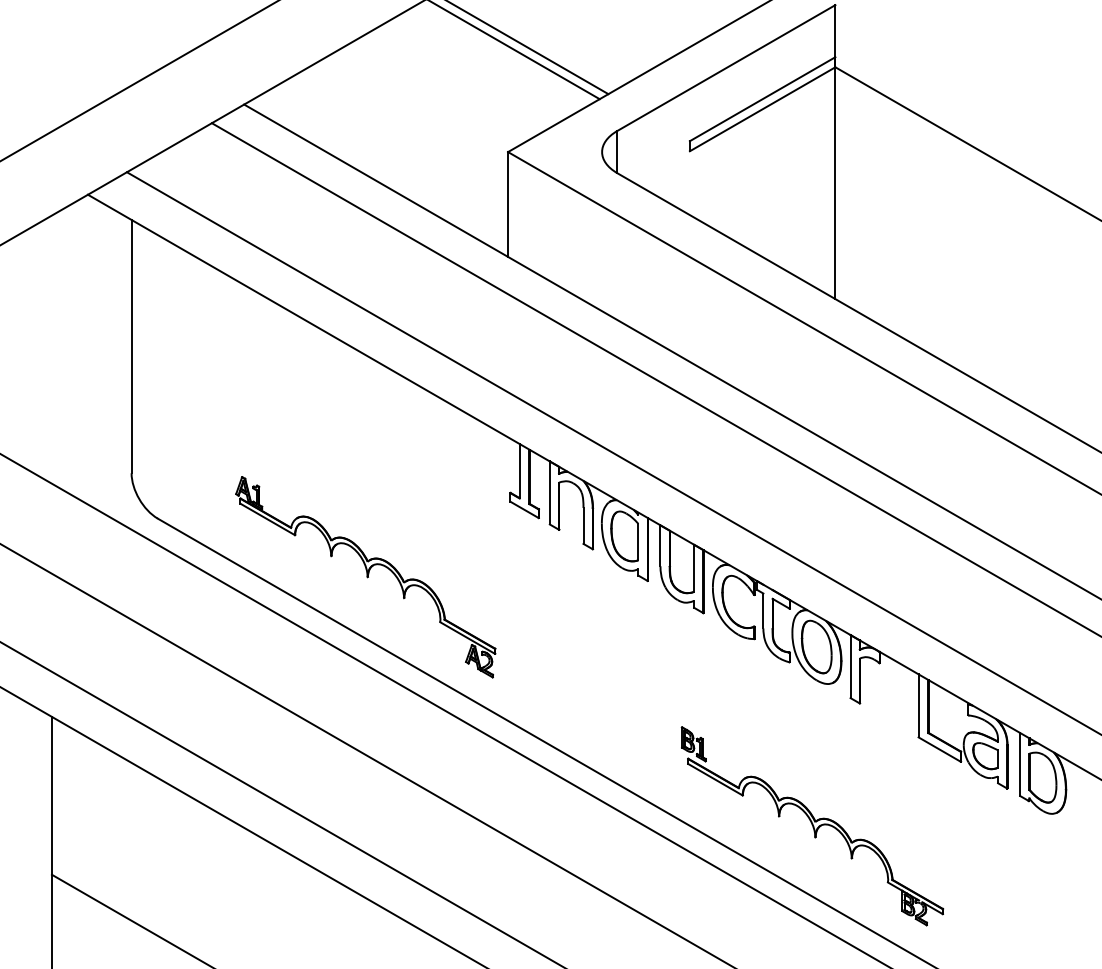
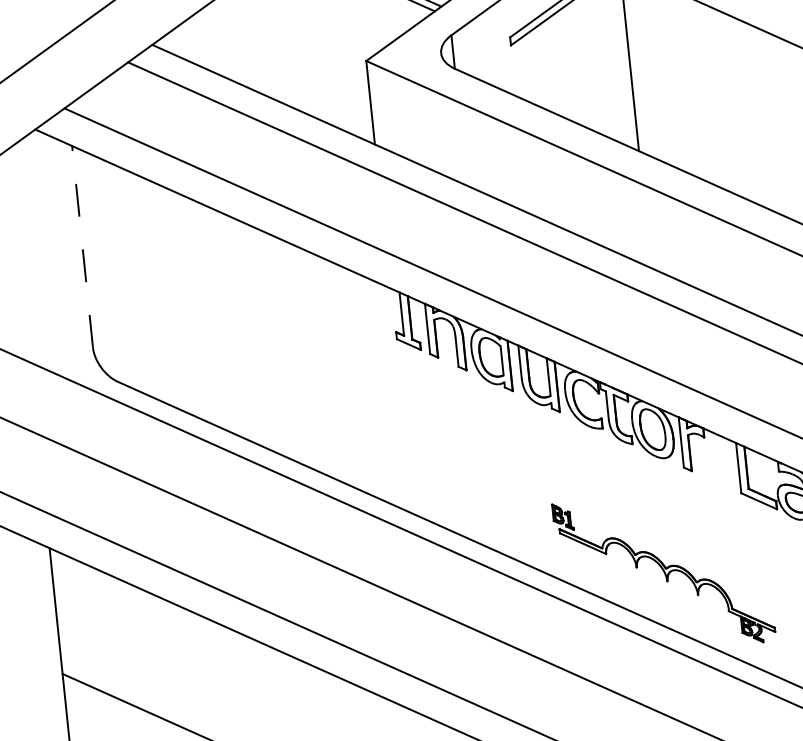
line: (131, 346) -> (82, 246), solid -> dashed
part: (365, 577) -> (287, 411), removed

